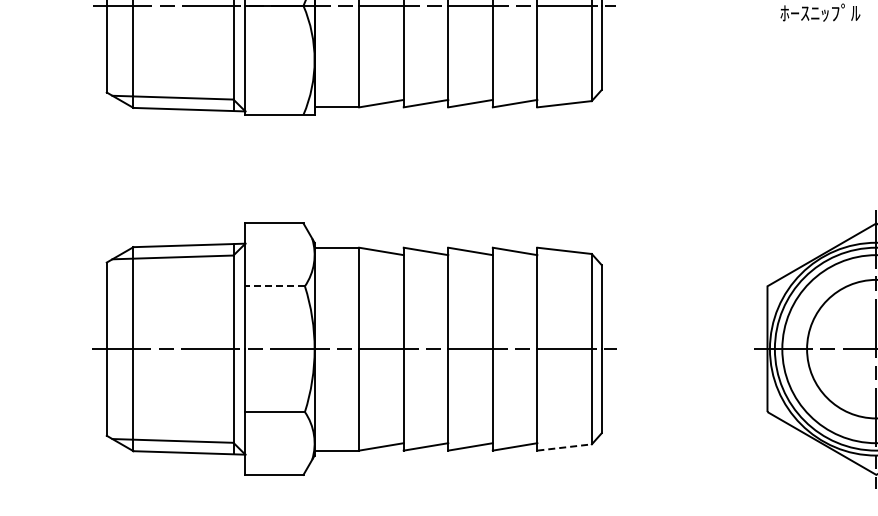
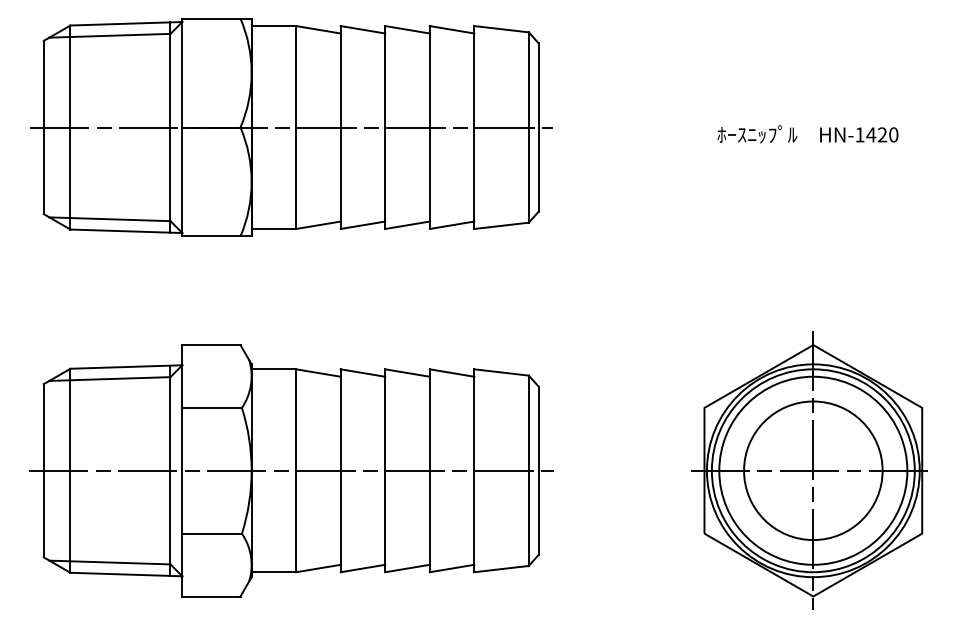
line: (275, 285) -> (212, 407), dashed -> solid
line: (565, 447) -> (502, 569), dashed -> solid

